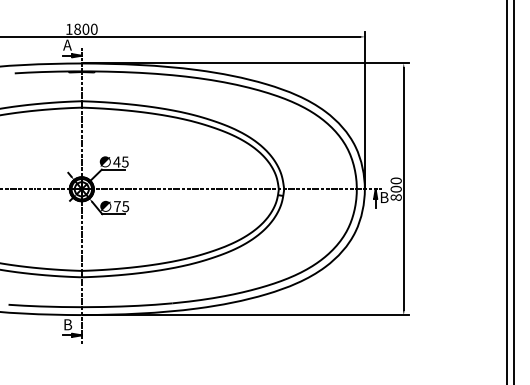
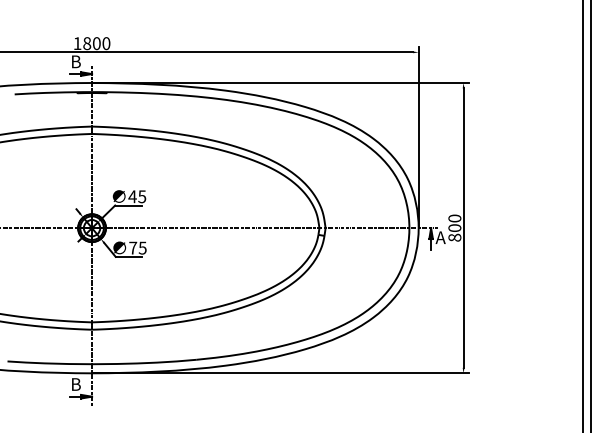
text: (67, 44) -> (75, 61), A -> B
text: (383, 197) -> (440, 237), B -> A

